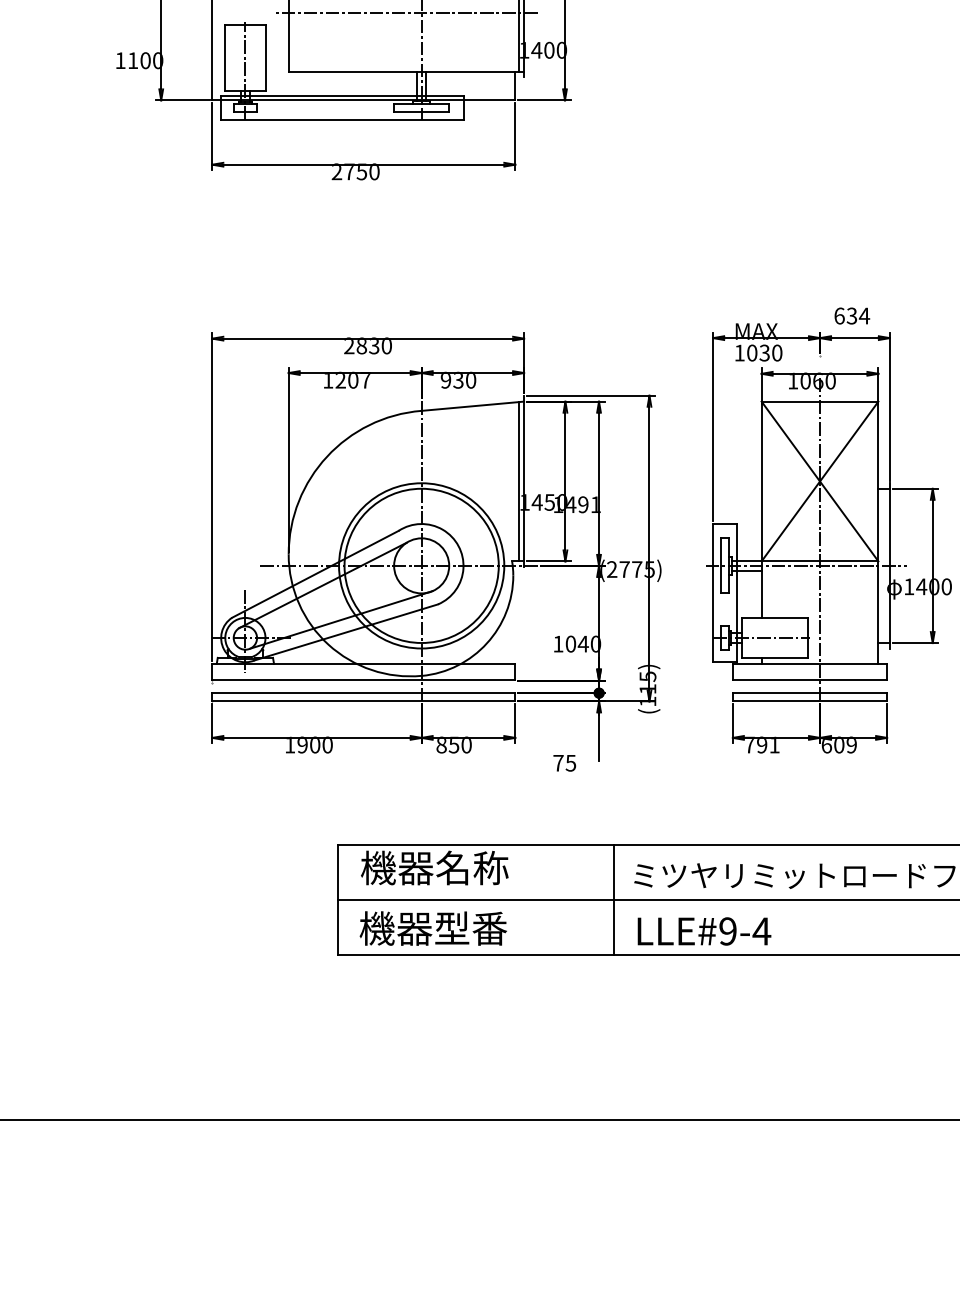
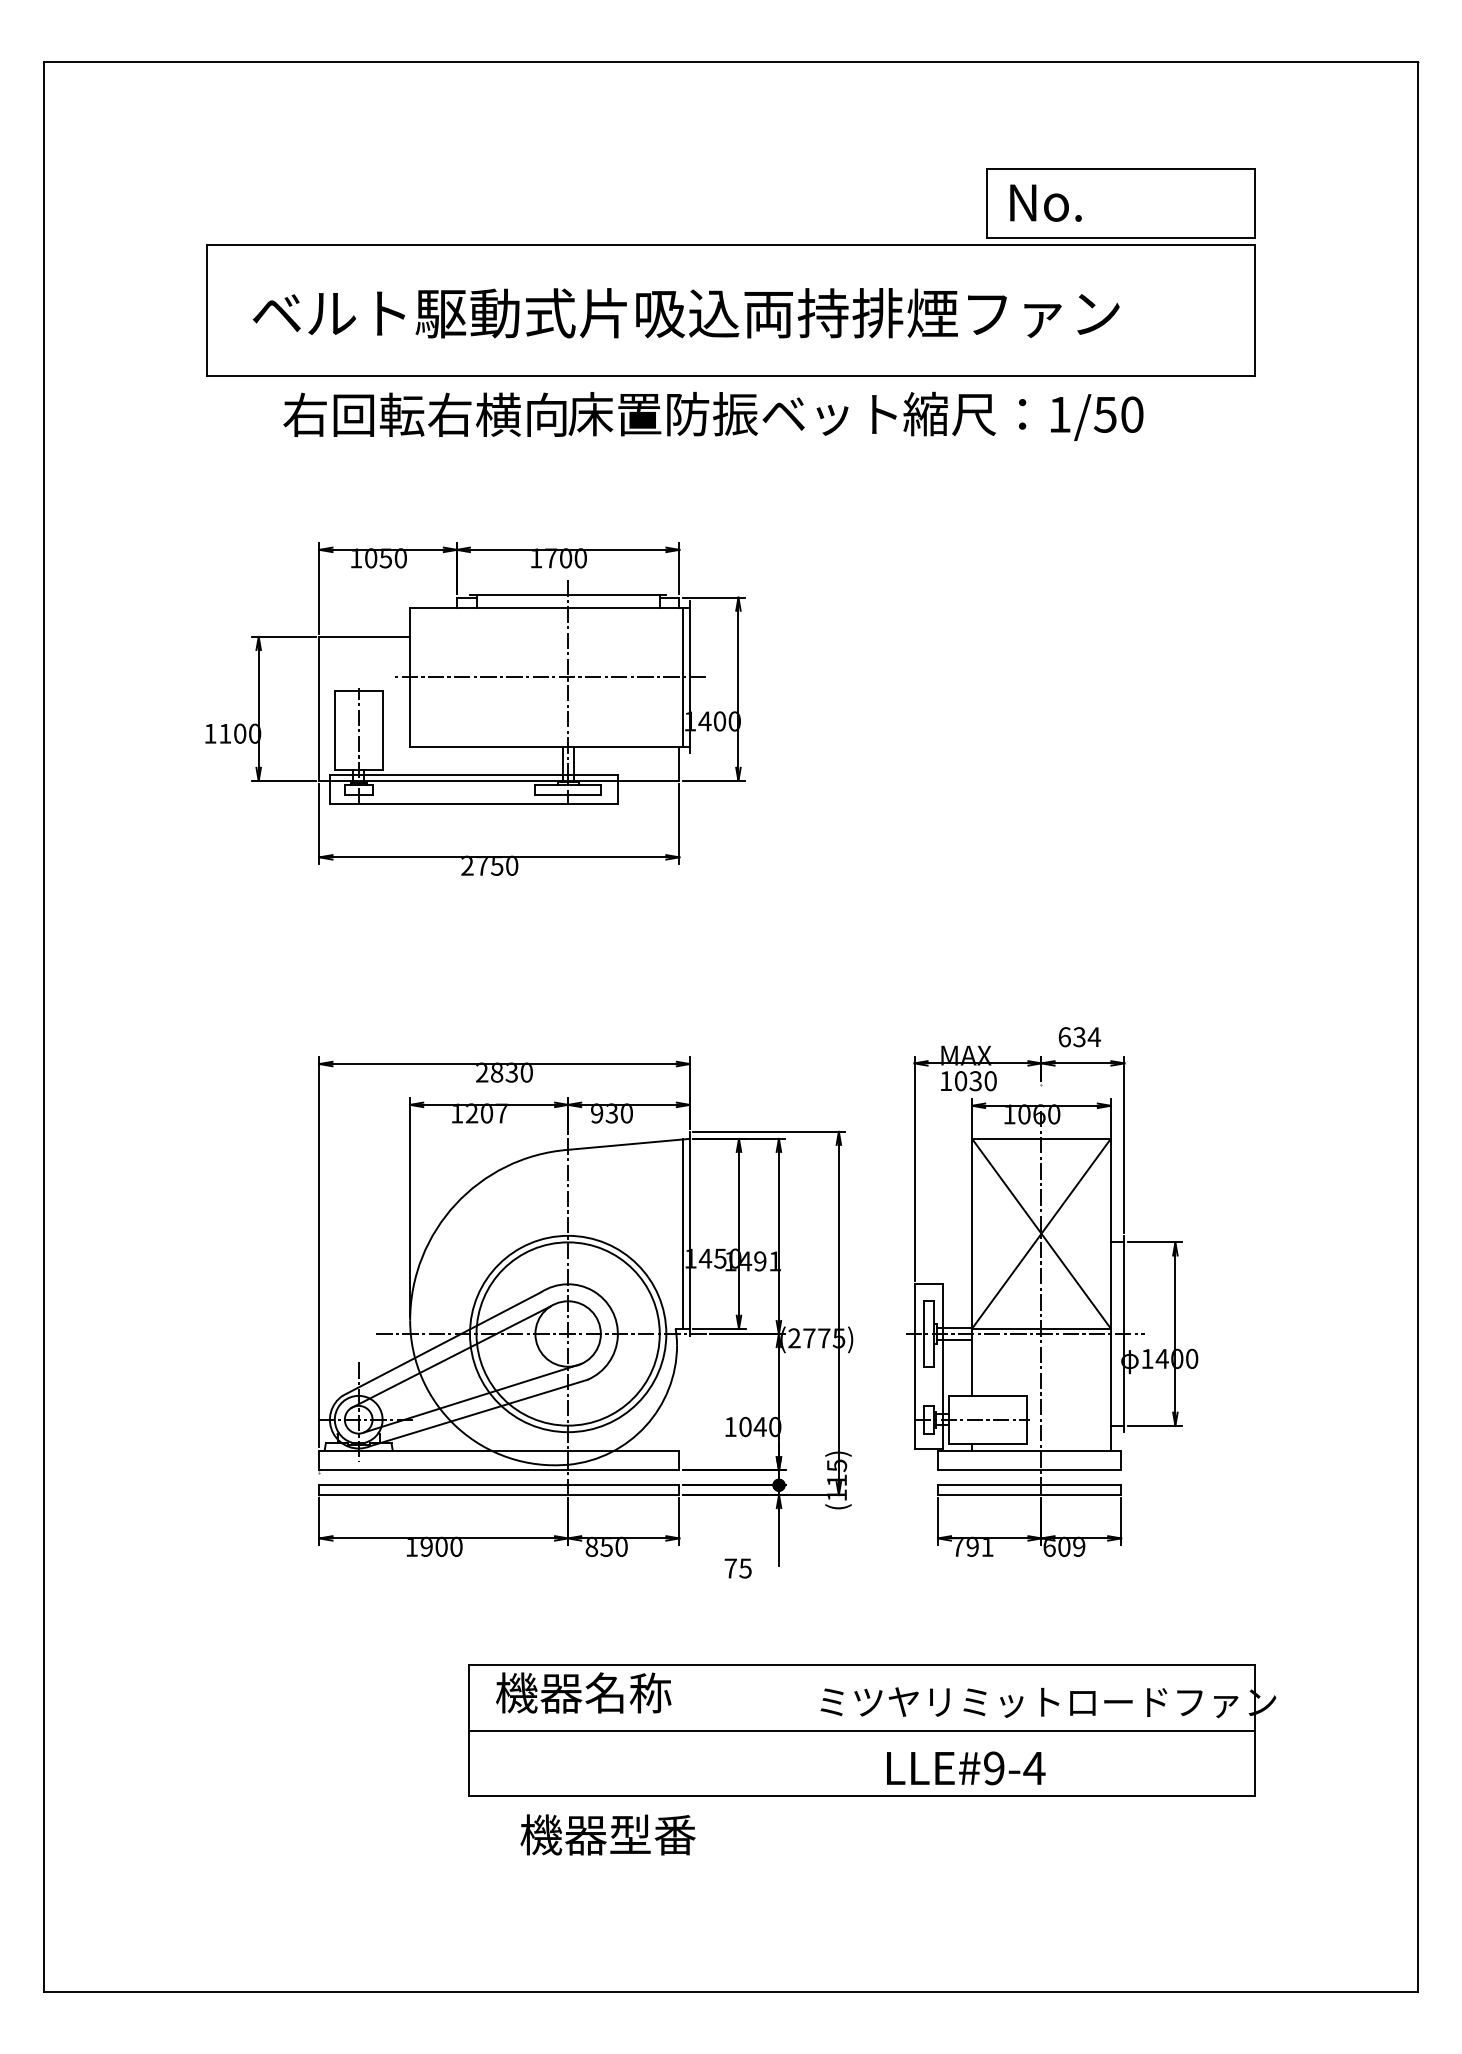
line: (613, 899) -> (796, 1730), removed
text: (432, 928) -> (607, 1834), moved
text: (704, 931) -> (966, 1768), moved

